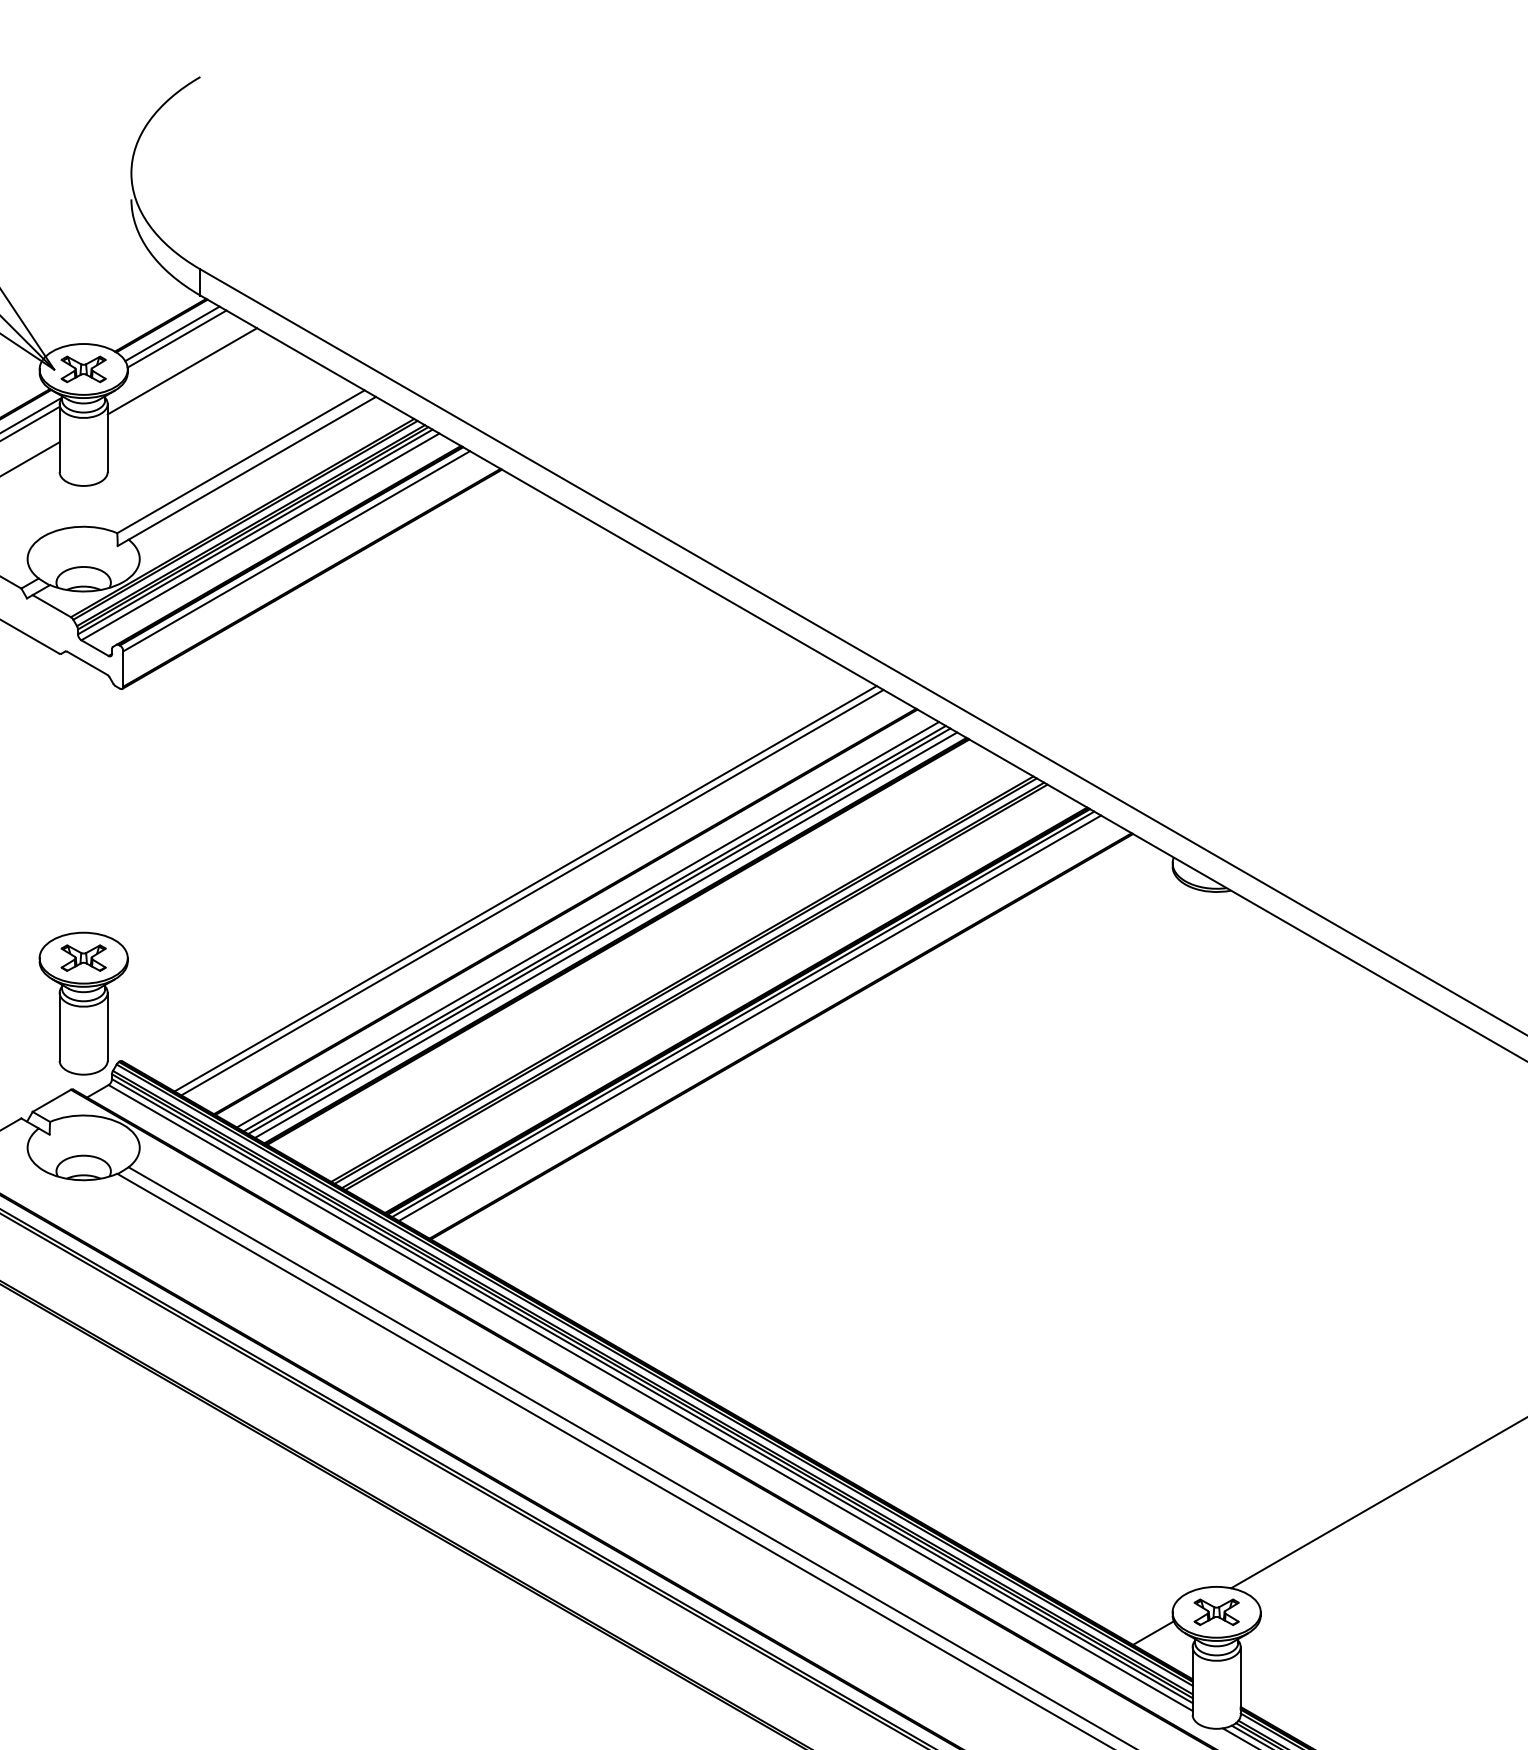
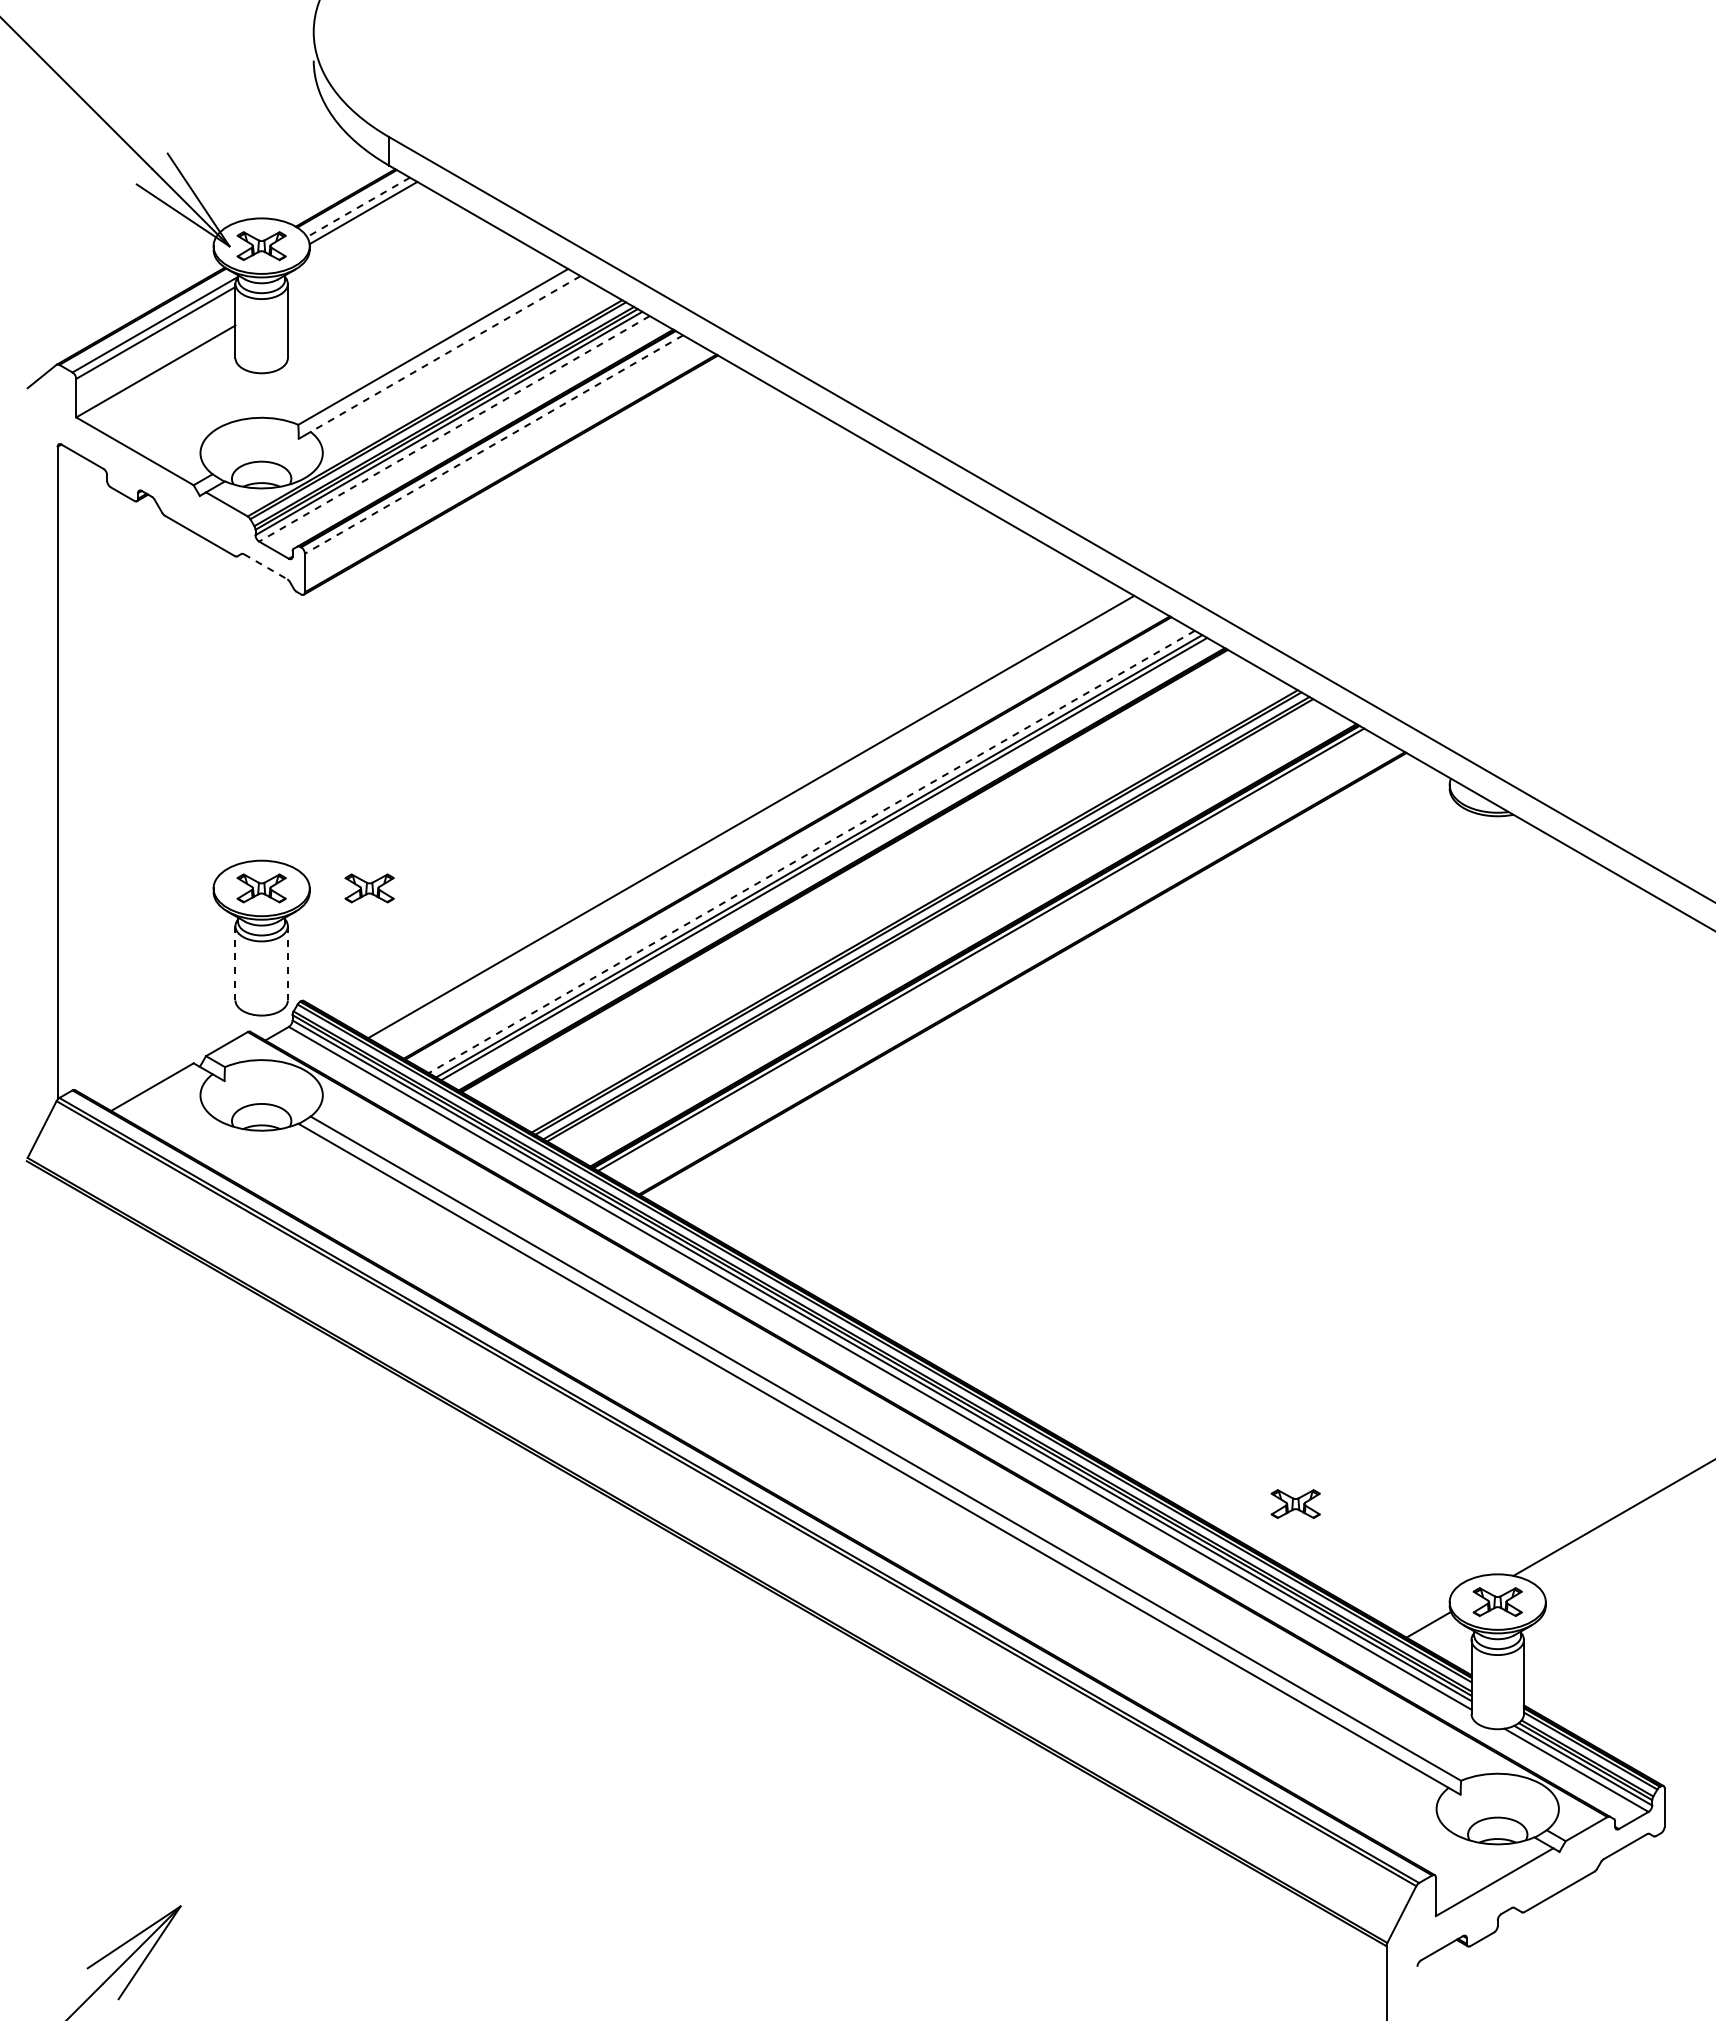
line: (172, 334) -> (358, 207), solid -> dashed
line: (181, 371) -> (368, 248), removed
line: (252, 468) -> (445, 354), solid -> dashed
line: (260, 536) -> (454, 428), solid -> dashed
line: (296, 551) -> (493, 444), solid -> dashed
line: (87, 663) -> (265, 566), solid -> dashed
line: (525, 888) -> (743, 812), removed
line: (587, 925) -> (811, 852), solid -> dashed
line: (606, 935) -> (831, 863), removed
part: (182, 958) -> (369, 888), added
line: (749, 1017) -> (988, 953), removed
line: (59, 1026) -> (235, 963), solid -> dashed
line: (107, 1026) -> (287, 963), solid -> dashed
part: (1031, 1521) -> (1295, 1503), added

